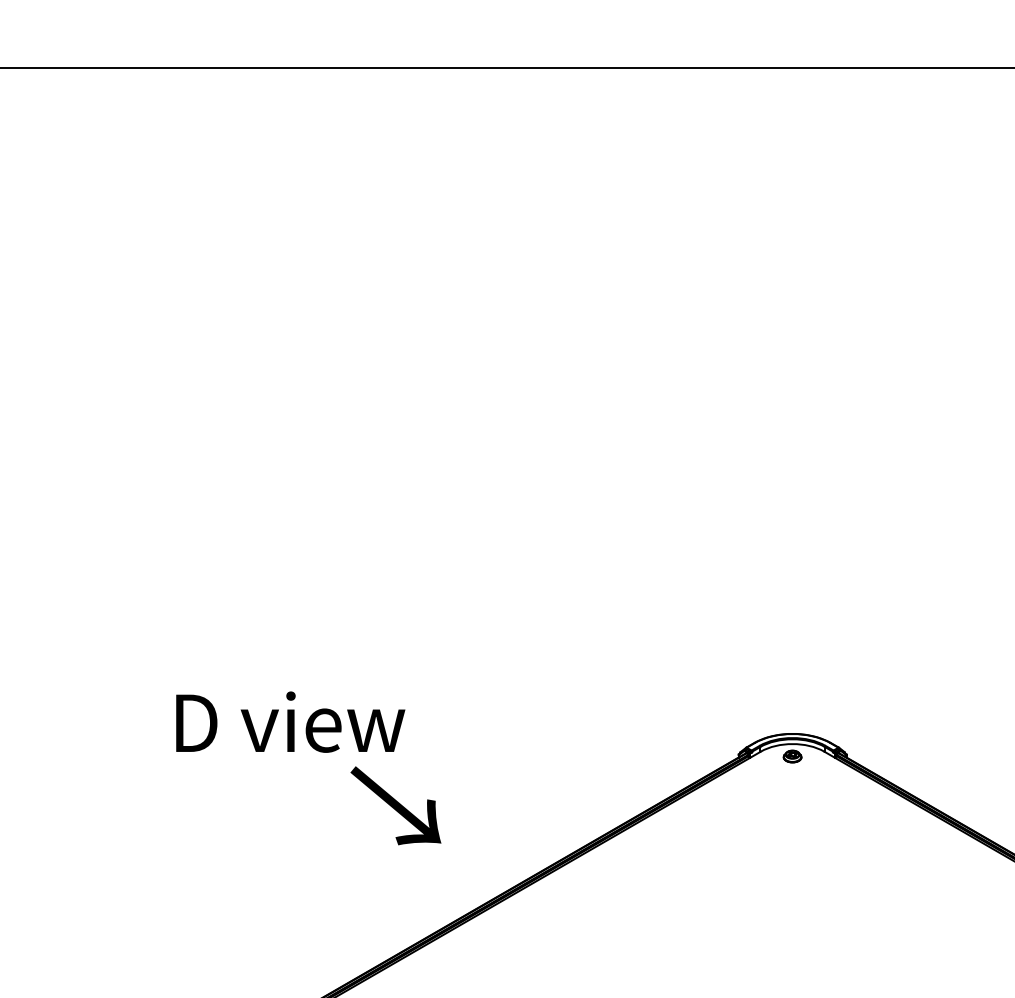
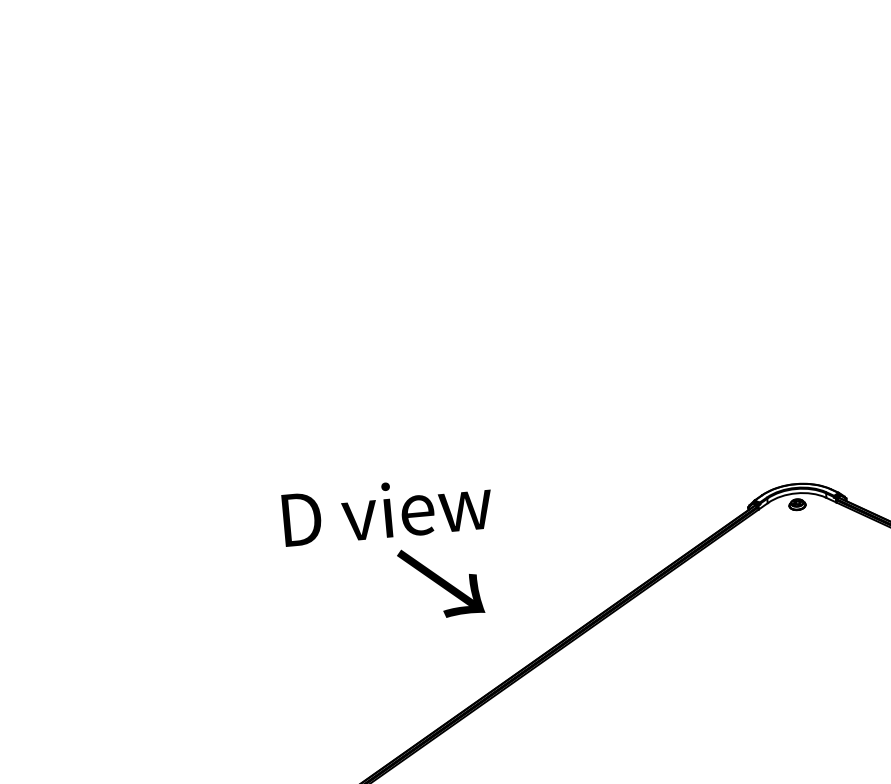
text: (290, 721) -> (387, 509), moved

